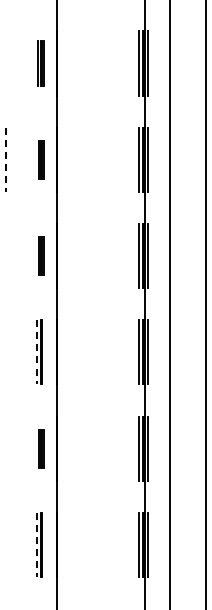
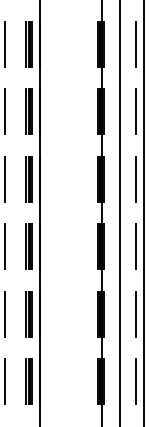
line: (6, 63) -> (4, 44), added
part: (41, 63) -> (29, 44), size x1.43
line: (193, 63) -> (135, 44), added
part: (41, 159) -> (29, 111), size x1.67
line: (193, 159) -> (135, 111), added
line: (6, 160) -> (4, 112), dashed -> solid
line: (6, 255) -> (4, 178), added
part: (41, 255) -> (29, 178), size x1.67
line: (193, 255) -> (135, 178), added
line: (193, 351) -> (135, 246), added
line: (6, 352) -> (4, 246), added
line: (36, 352) -> (25, 246), dashed -> solid
line: (45, 352) -> (32, 246), added
line: (6, 448) -> (4, 314), added
part: (41, 448) -> (29, 314), size x1.67
line: (193, 448) -> (135, 314), added
line: (6, 544) -> (4, 381), added
line: (45, 544) -> (32, 381), added
line: (193, 544) -> (135, 381), added
line: (36, 545) -> (25, 382), dashed -> solid

